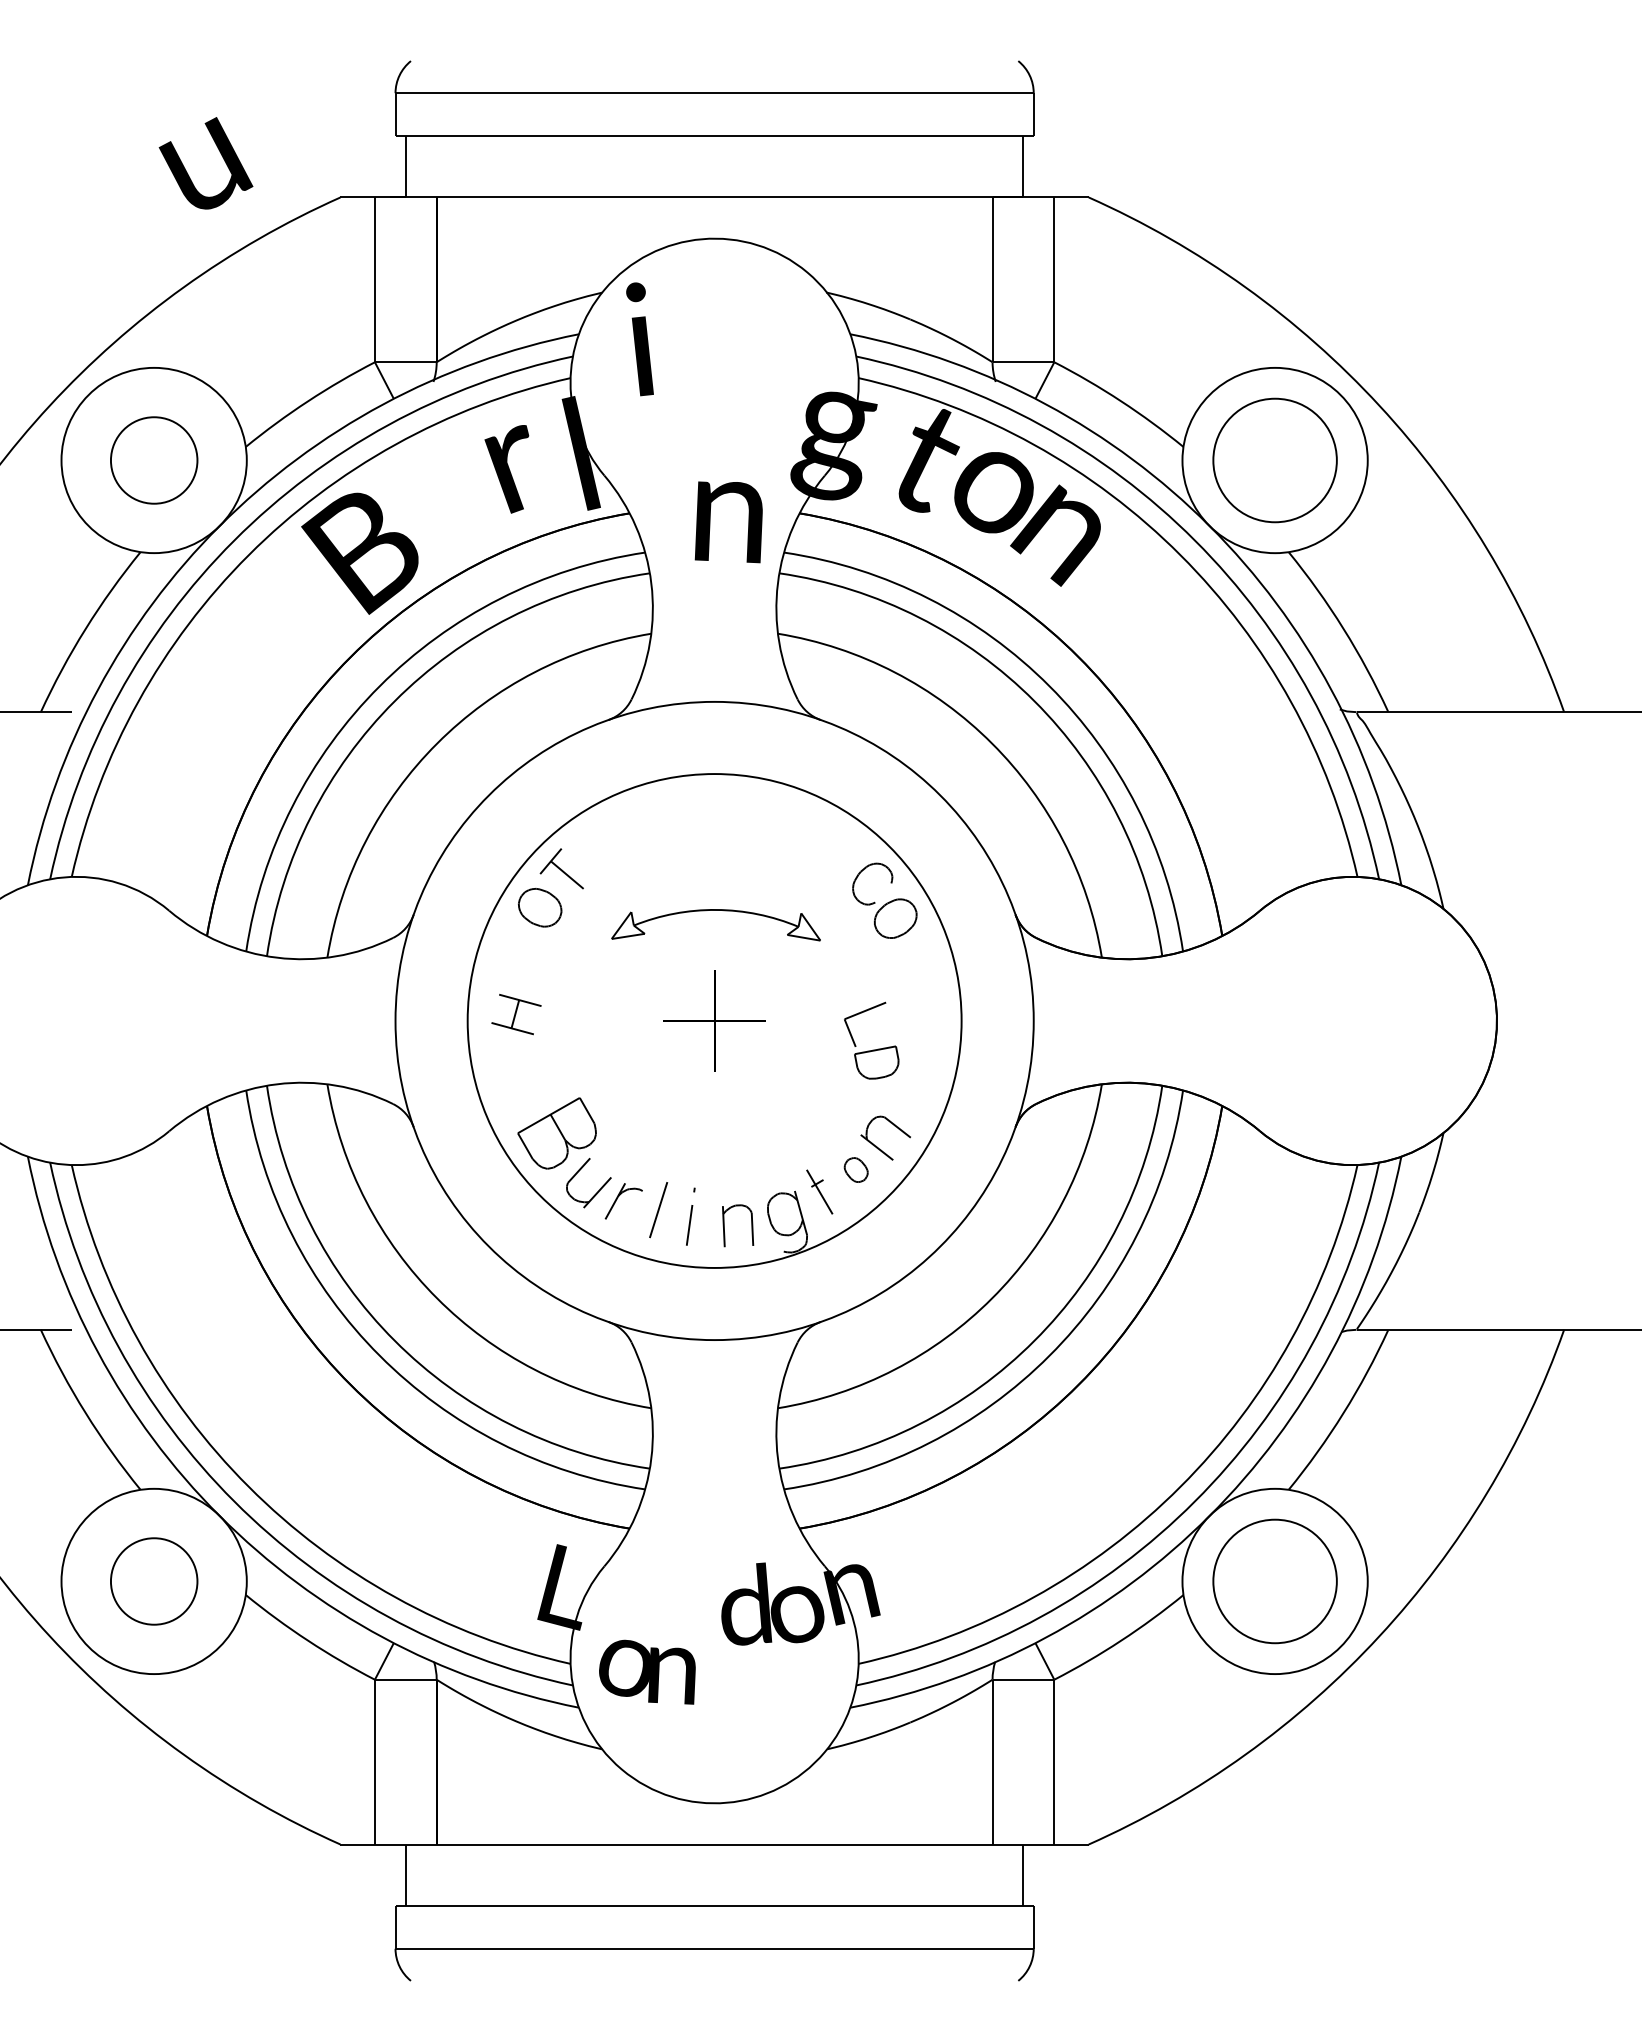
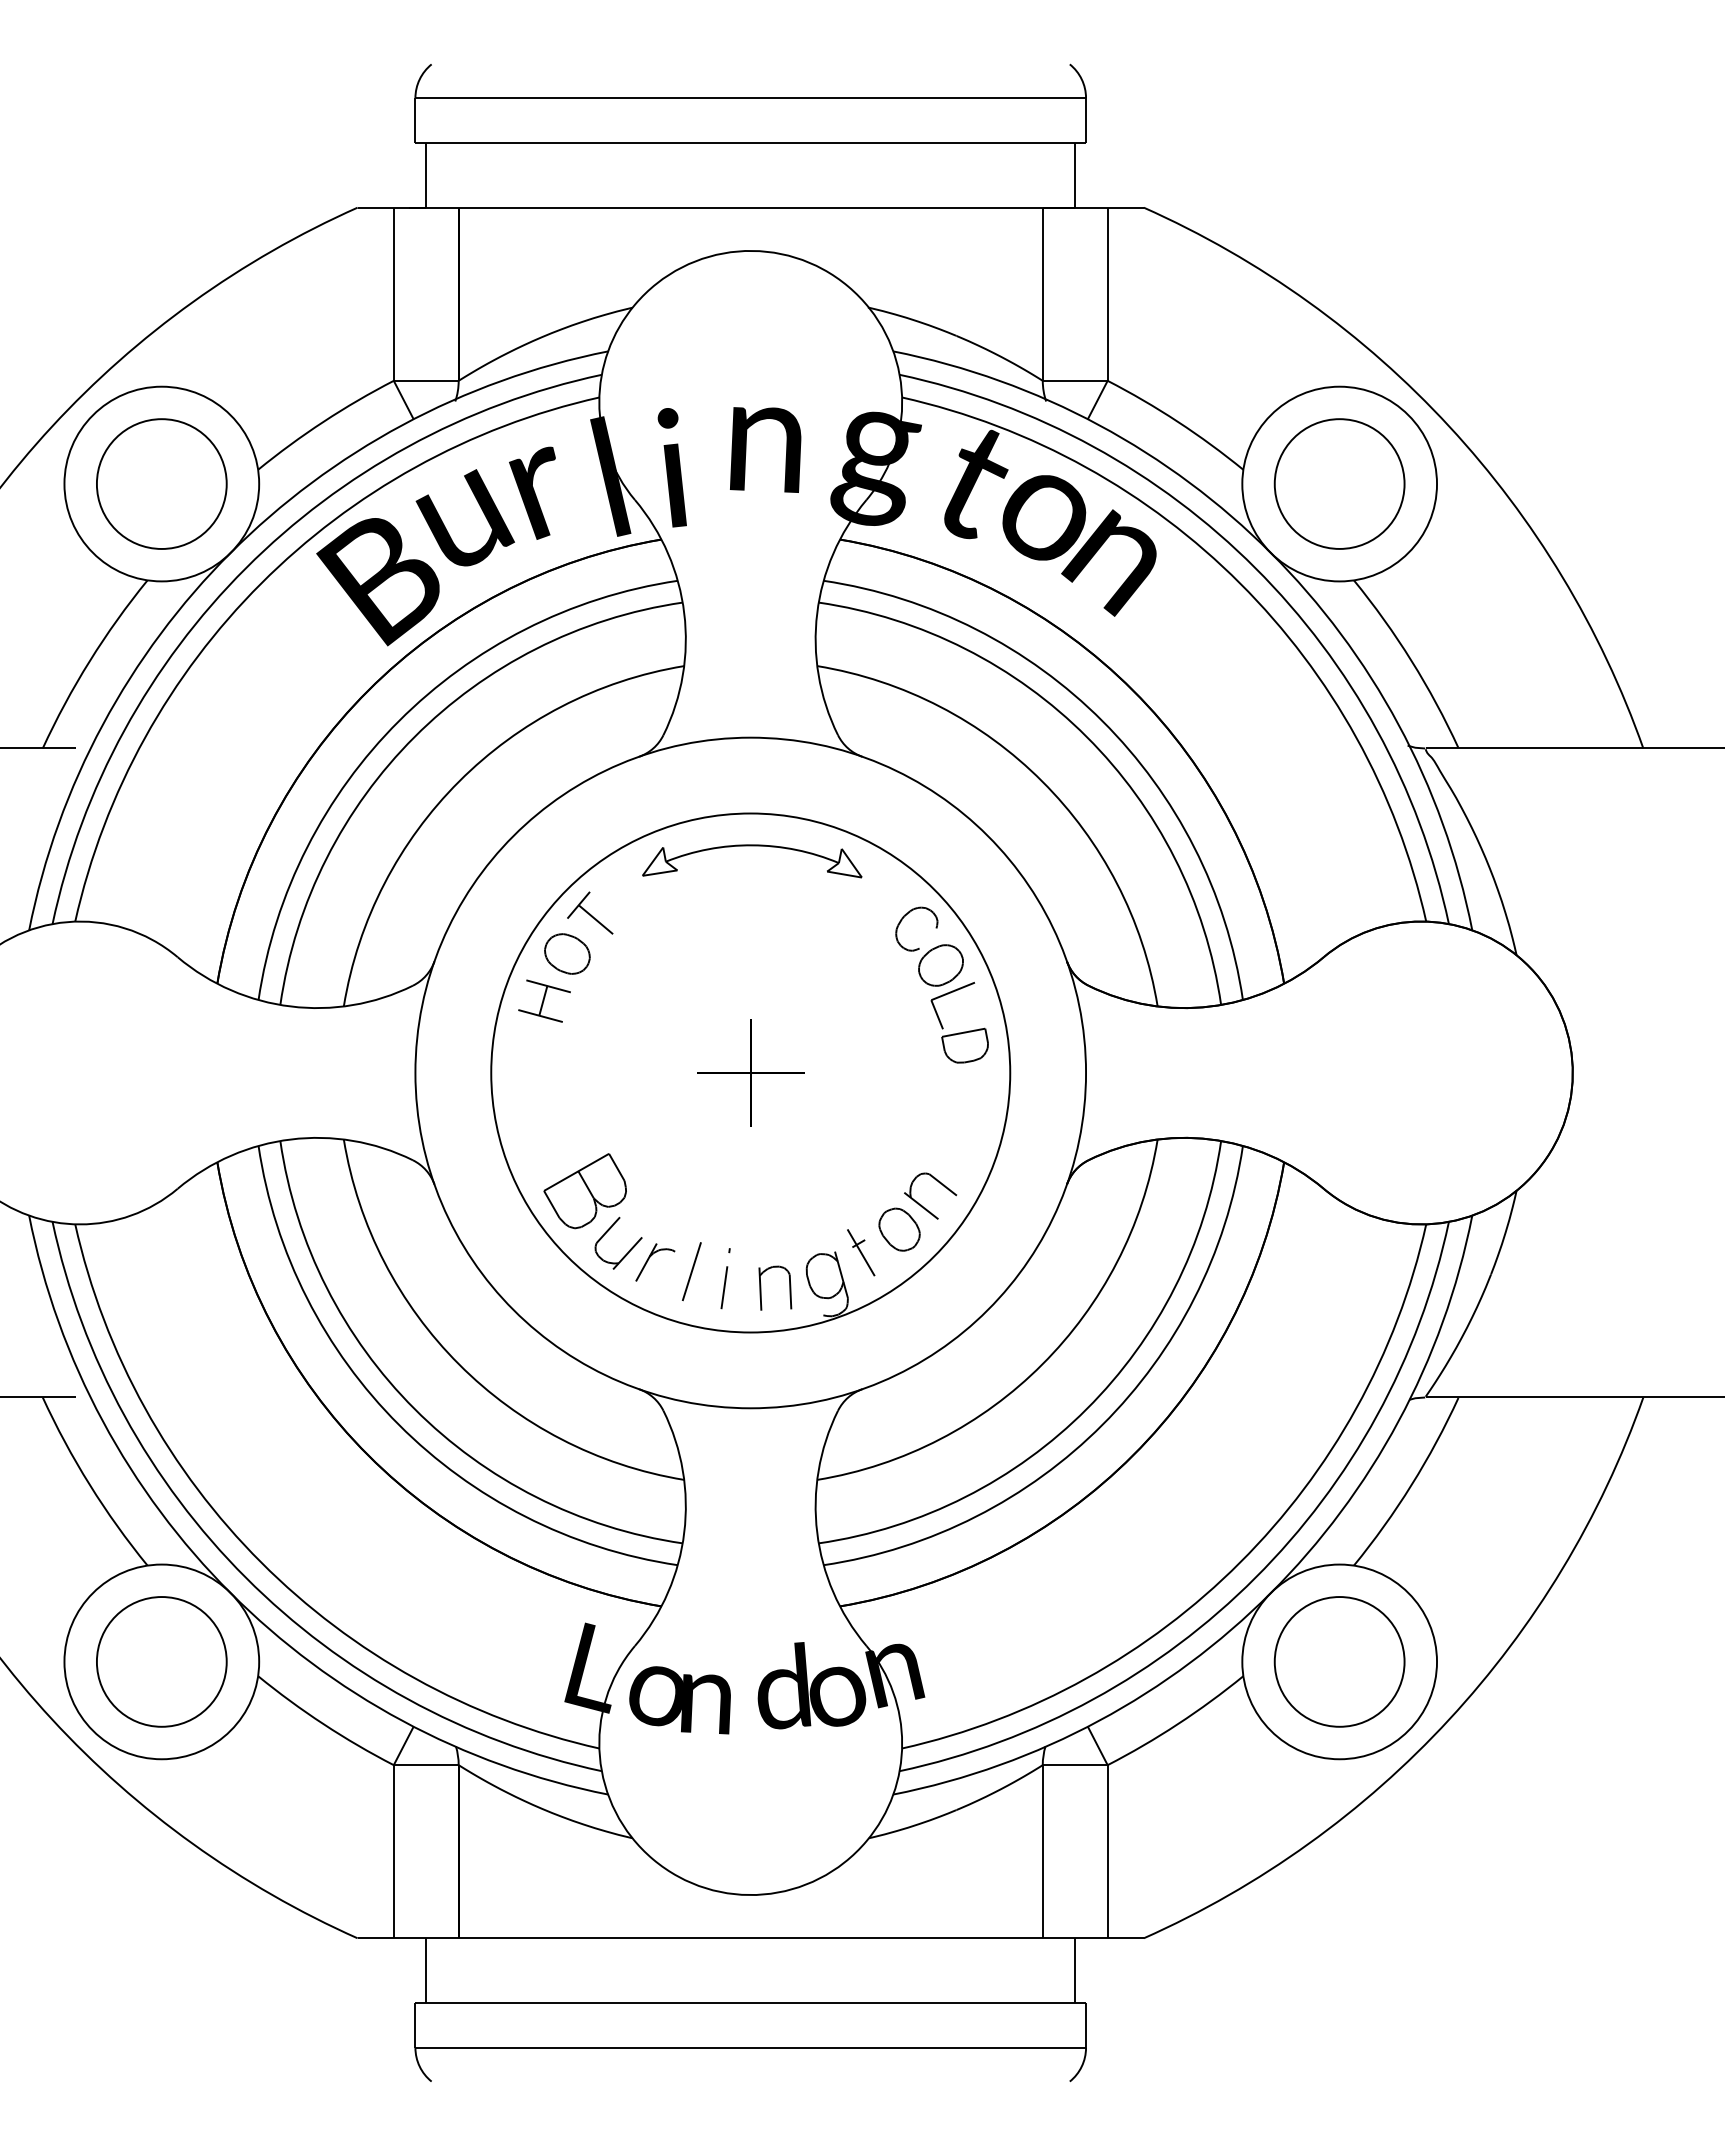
text: (205, 163) -> (464, 517), moved
text: (639, 339) -> (671, 467), moved
part: (153, 459) -> (161, 483), size x1.43
text: (728, 521) -> (765, 449), moved
part: (716, 911) -> (752, 846), moved
part: (516, 1013) -> (544, 1000), moved
part: (875, 1049) -> (963, 1031), moved
part: (856, 1169) -> (899, 1229), size x1.67
part: (153, 1581) -> (161, 1661), size x1.43
text: (646, 1672) -> (679, 1700), moved

